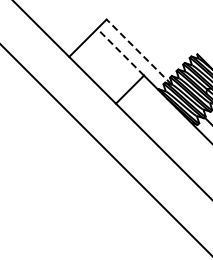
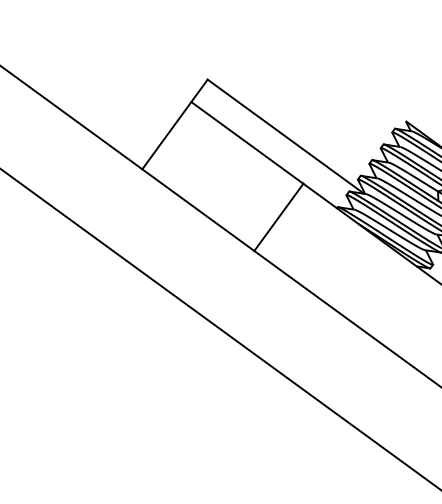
line: (120, 51) -> (246, 141), dashed -> solid
line: (138, 51) -> (284, 135), dashed -> solid

